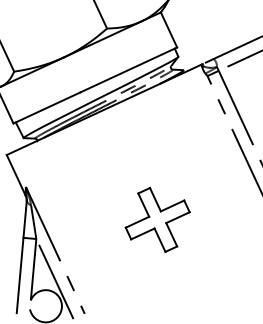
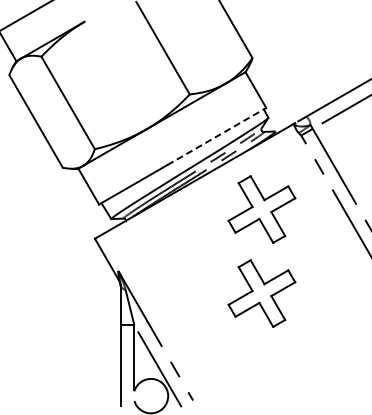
line: (129, 70) -> (217, 136), solid -> dashed
part: (164, 141) -> (261, 209), added

